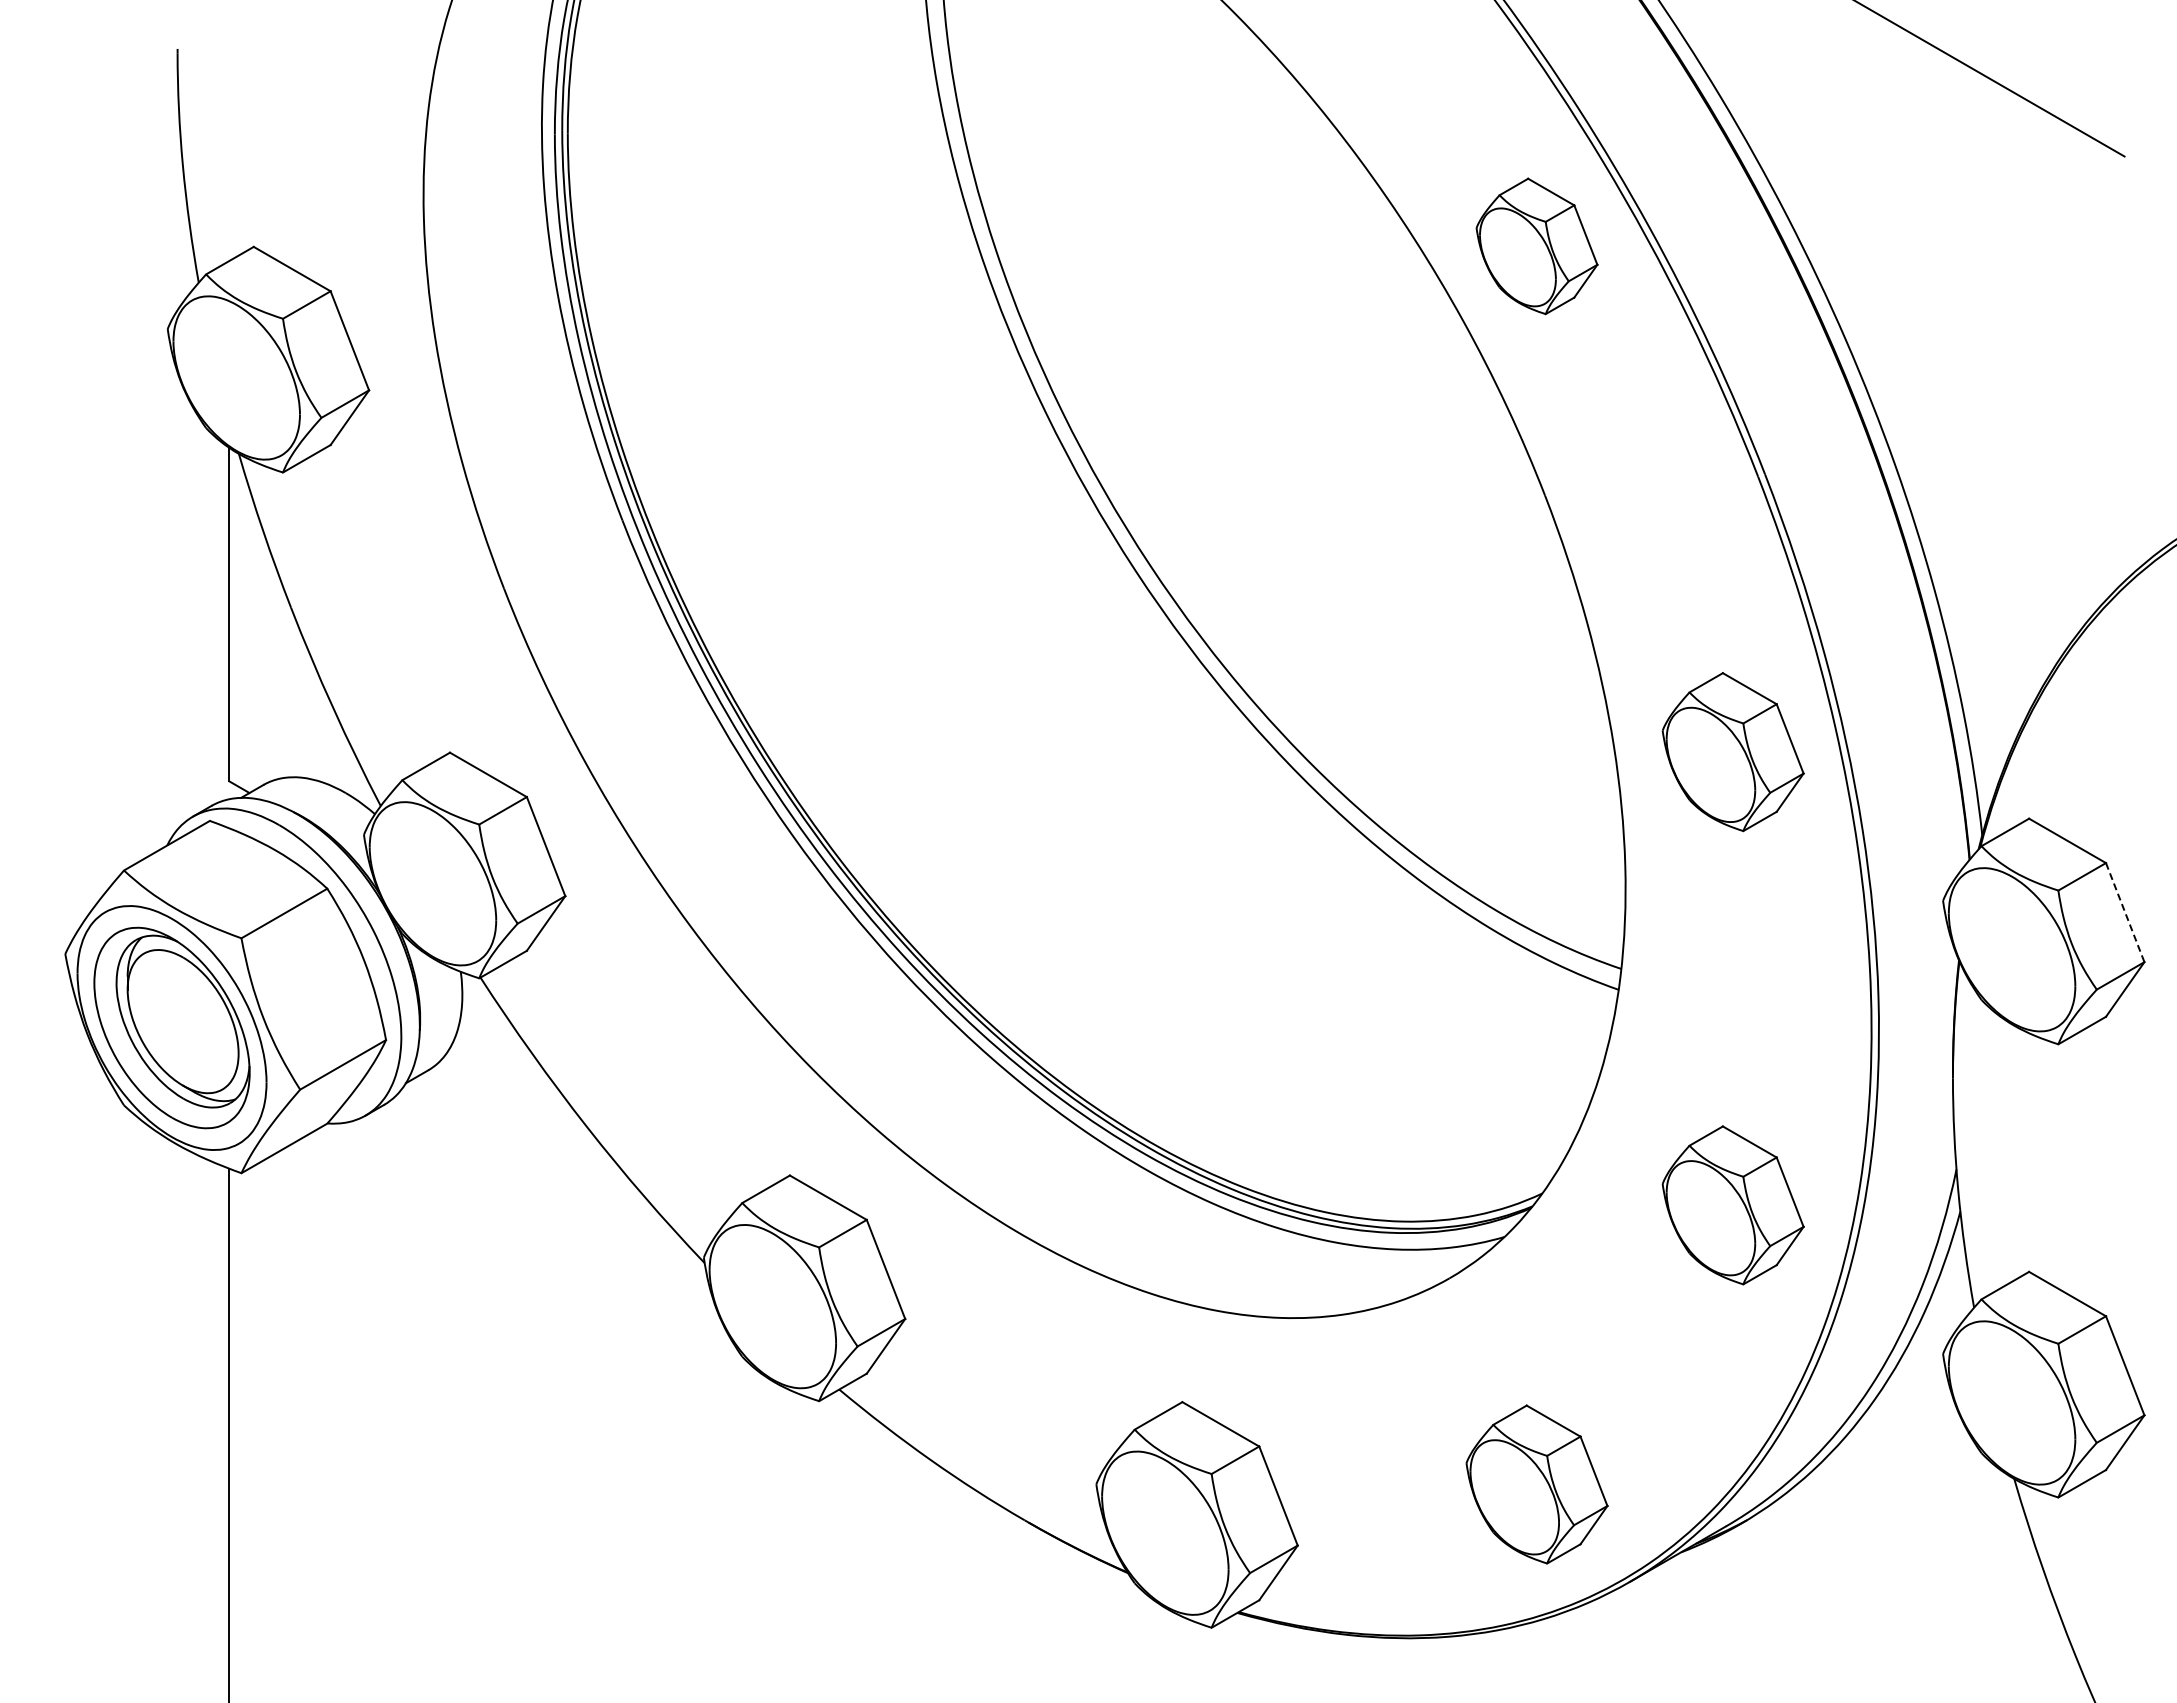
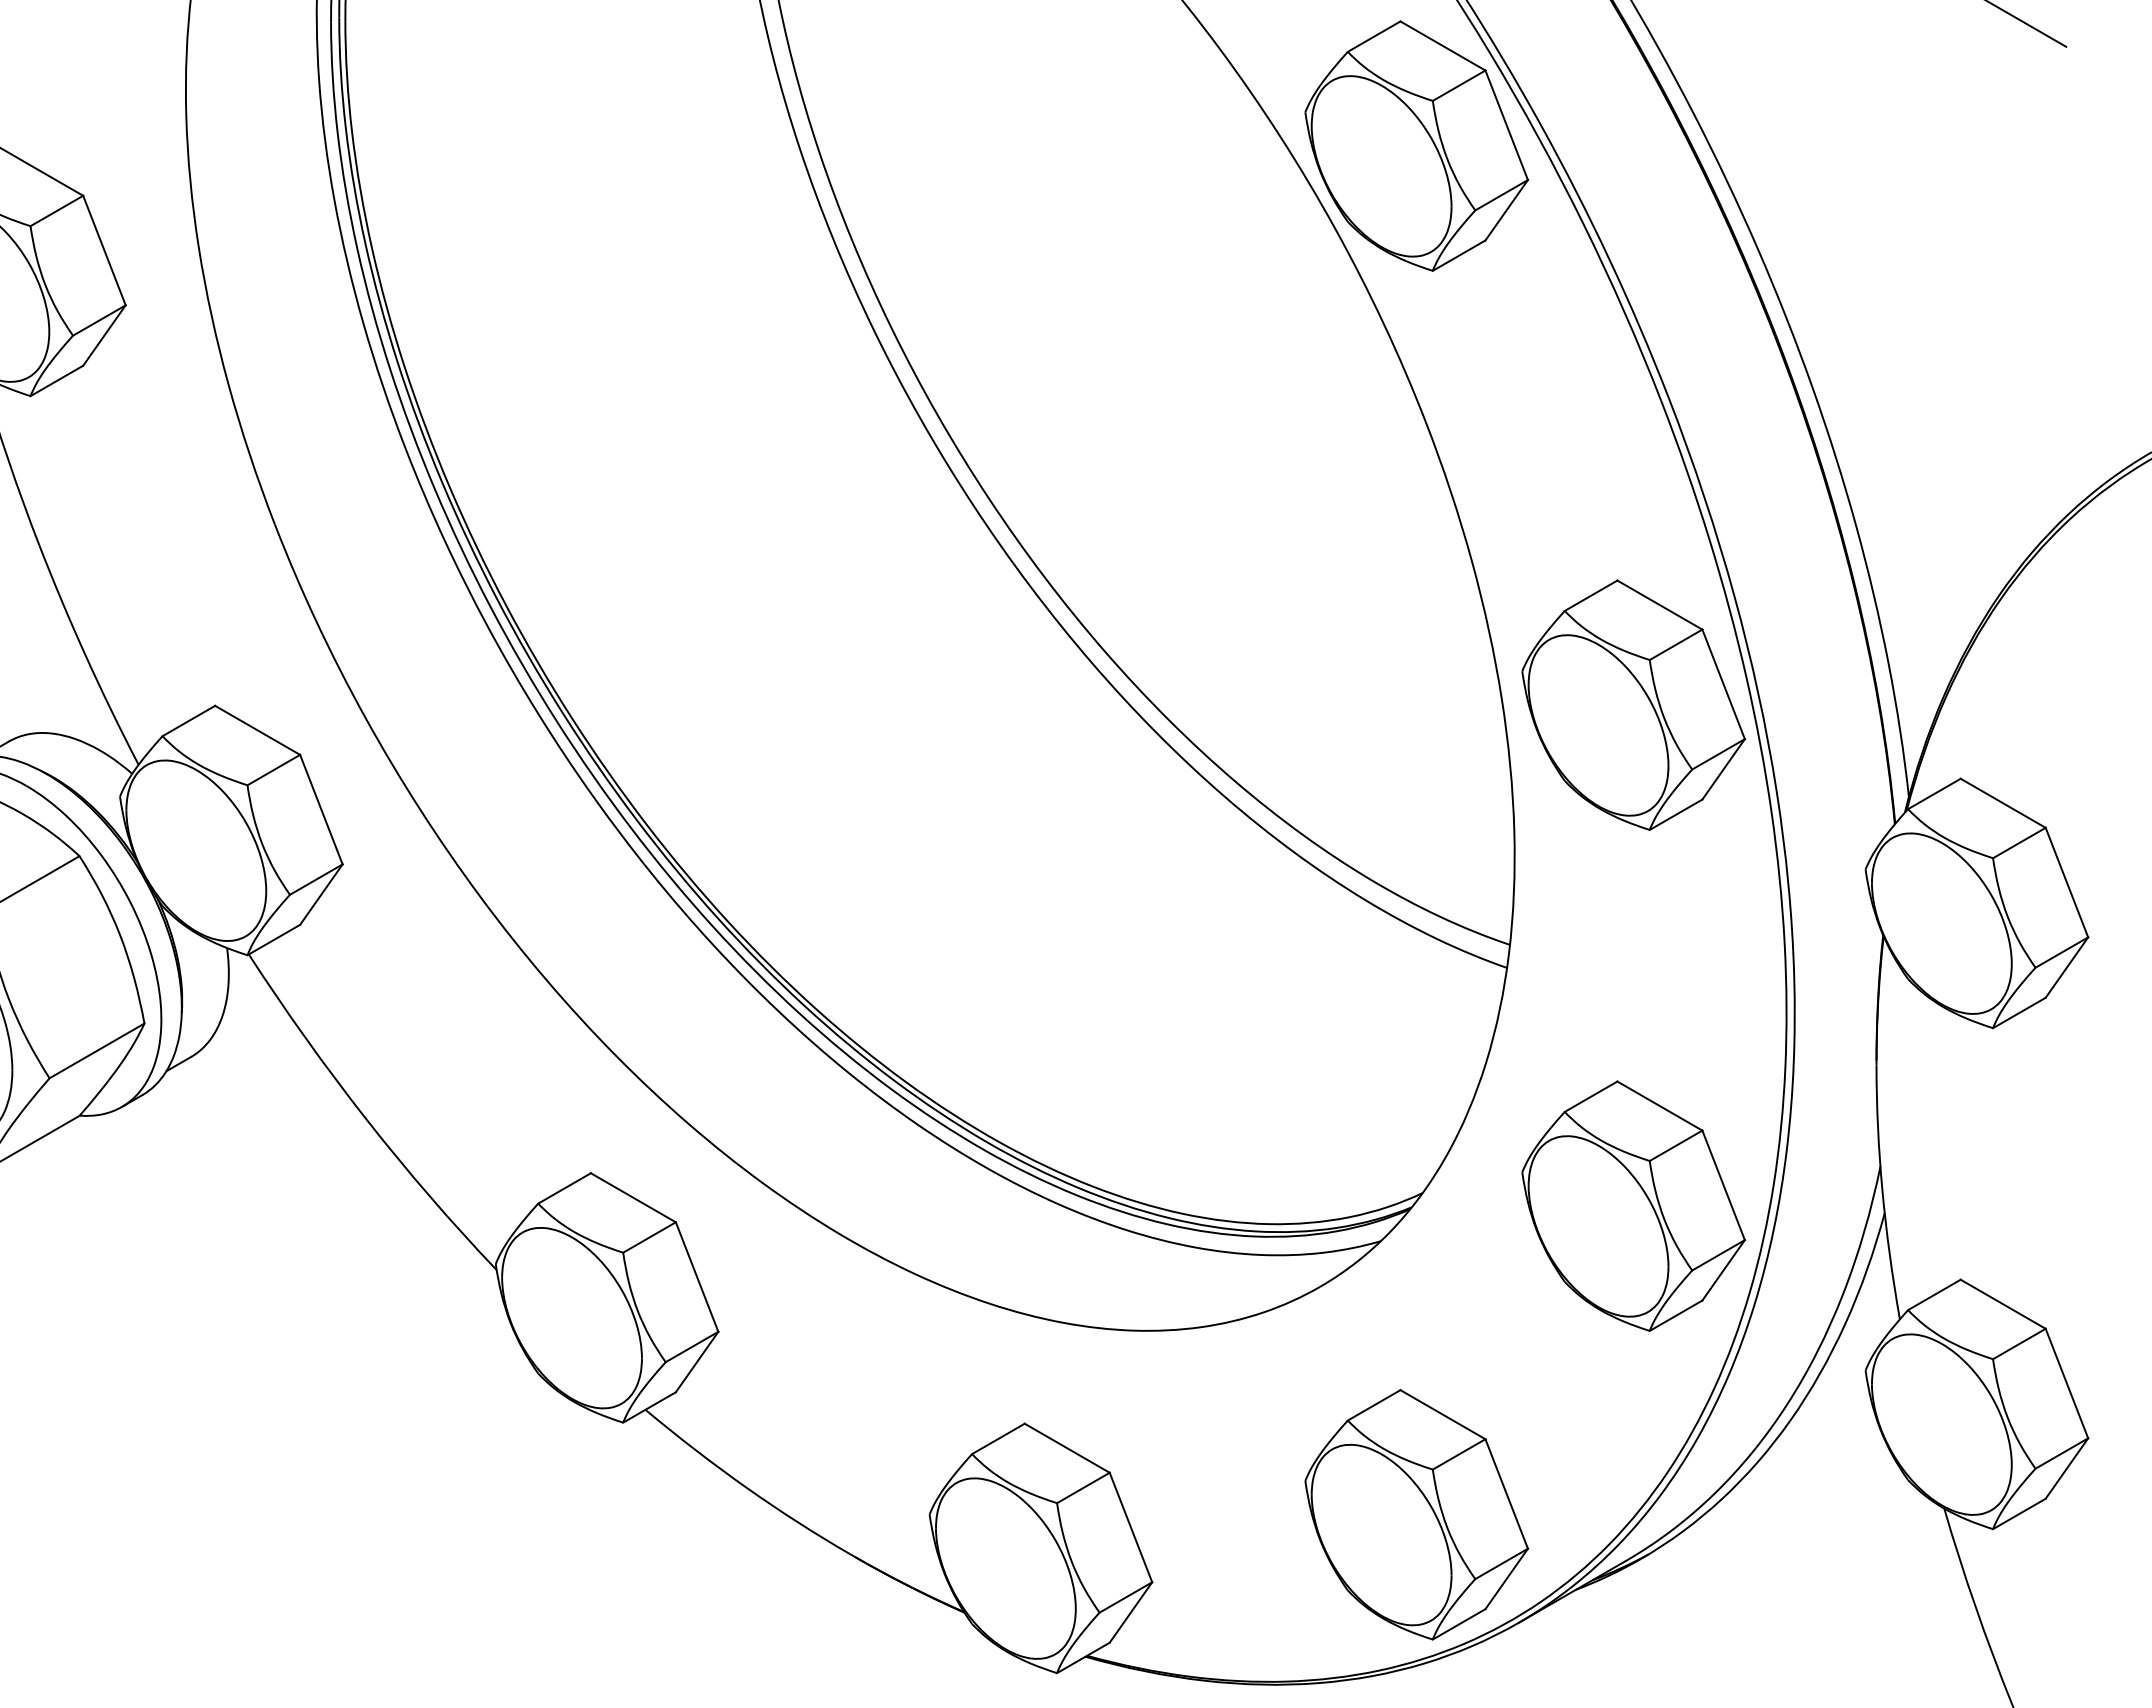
part: (1536, 246) -> (1416, 146), size x1.67
part: (1732, 751) -> (1632, 704), size x1.43
line: (2125, 913) -> (2067, 883), dashed -> solid
part: (1732, 1205) -> (1632, 1206), size x1.43
part: (1536, 1484) -> (1416, 1514), size x1.43

